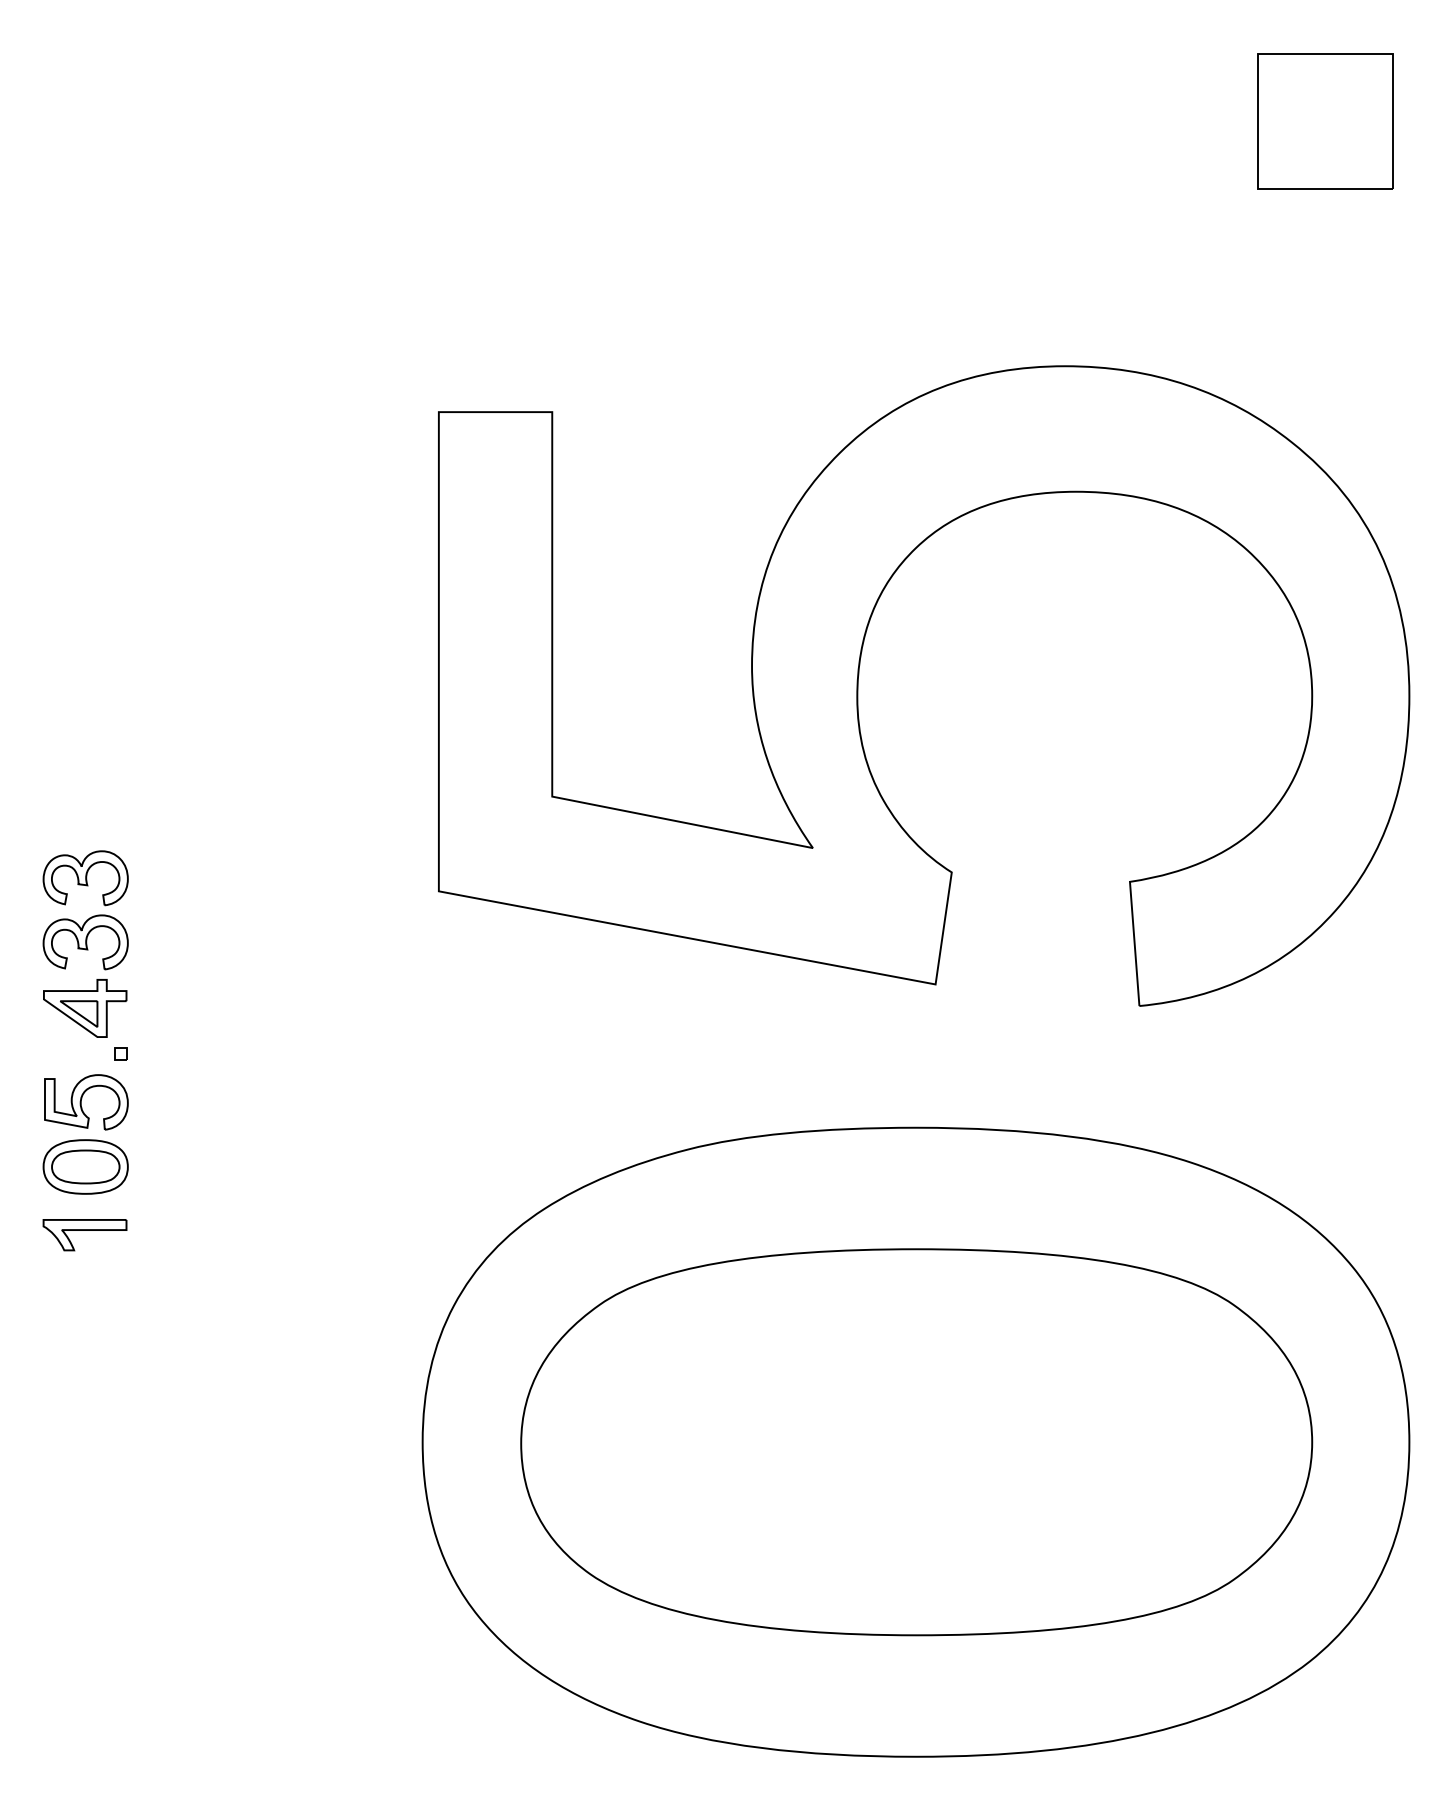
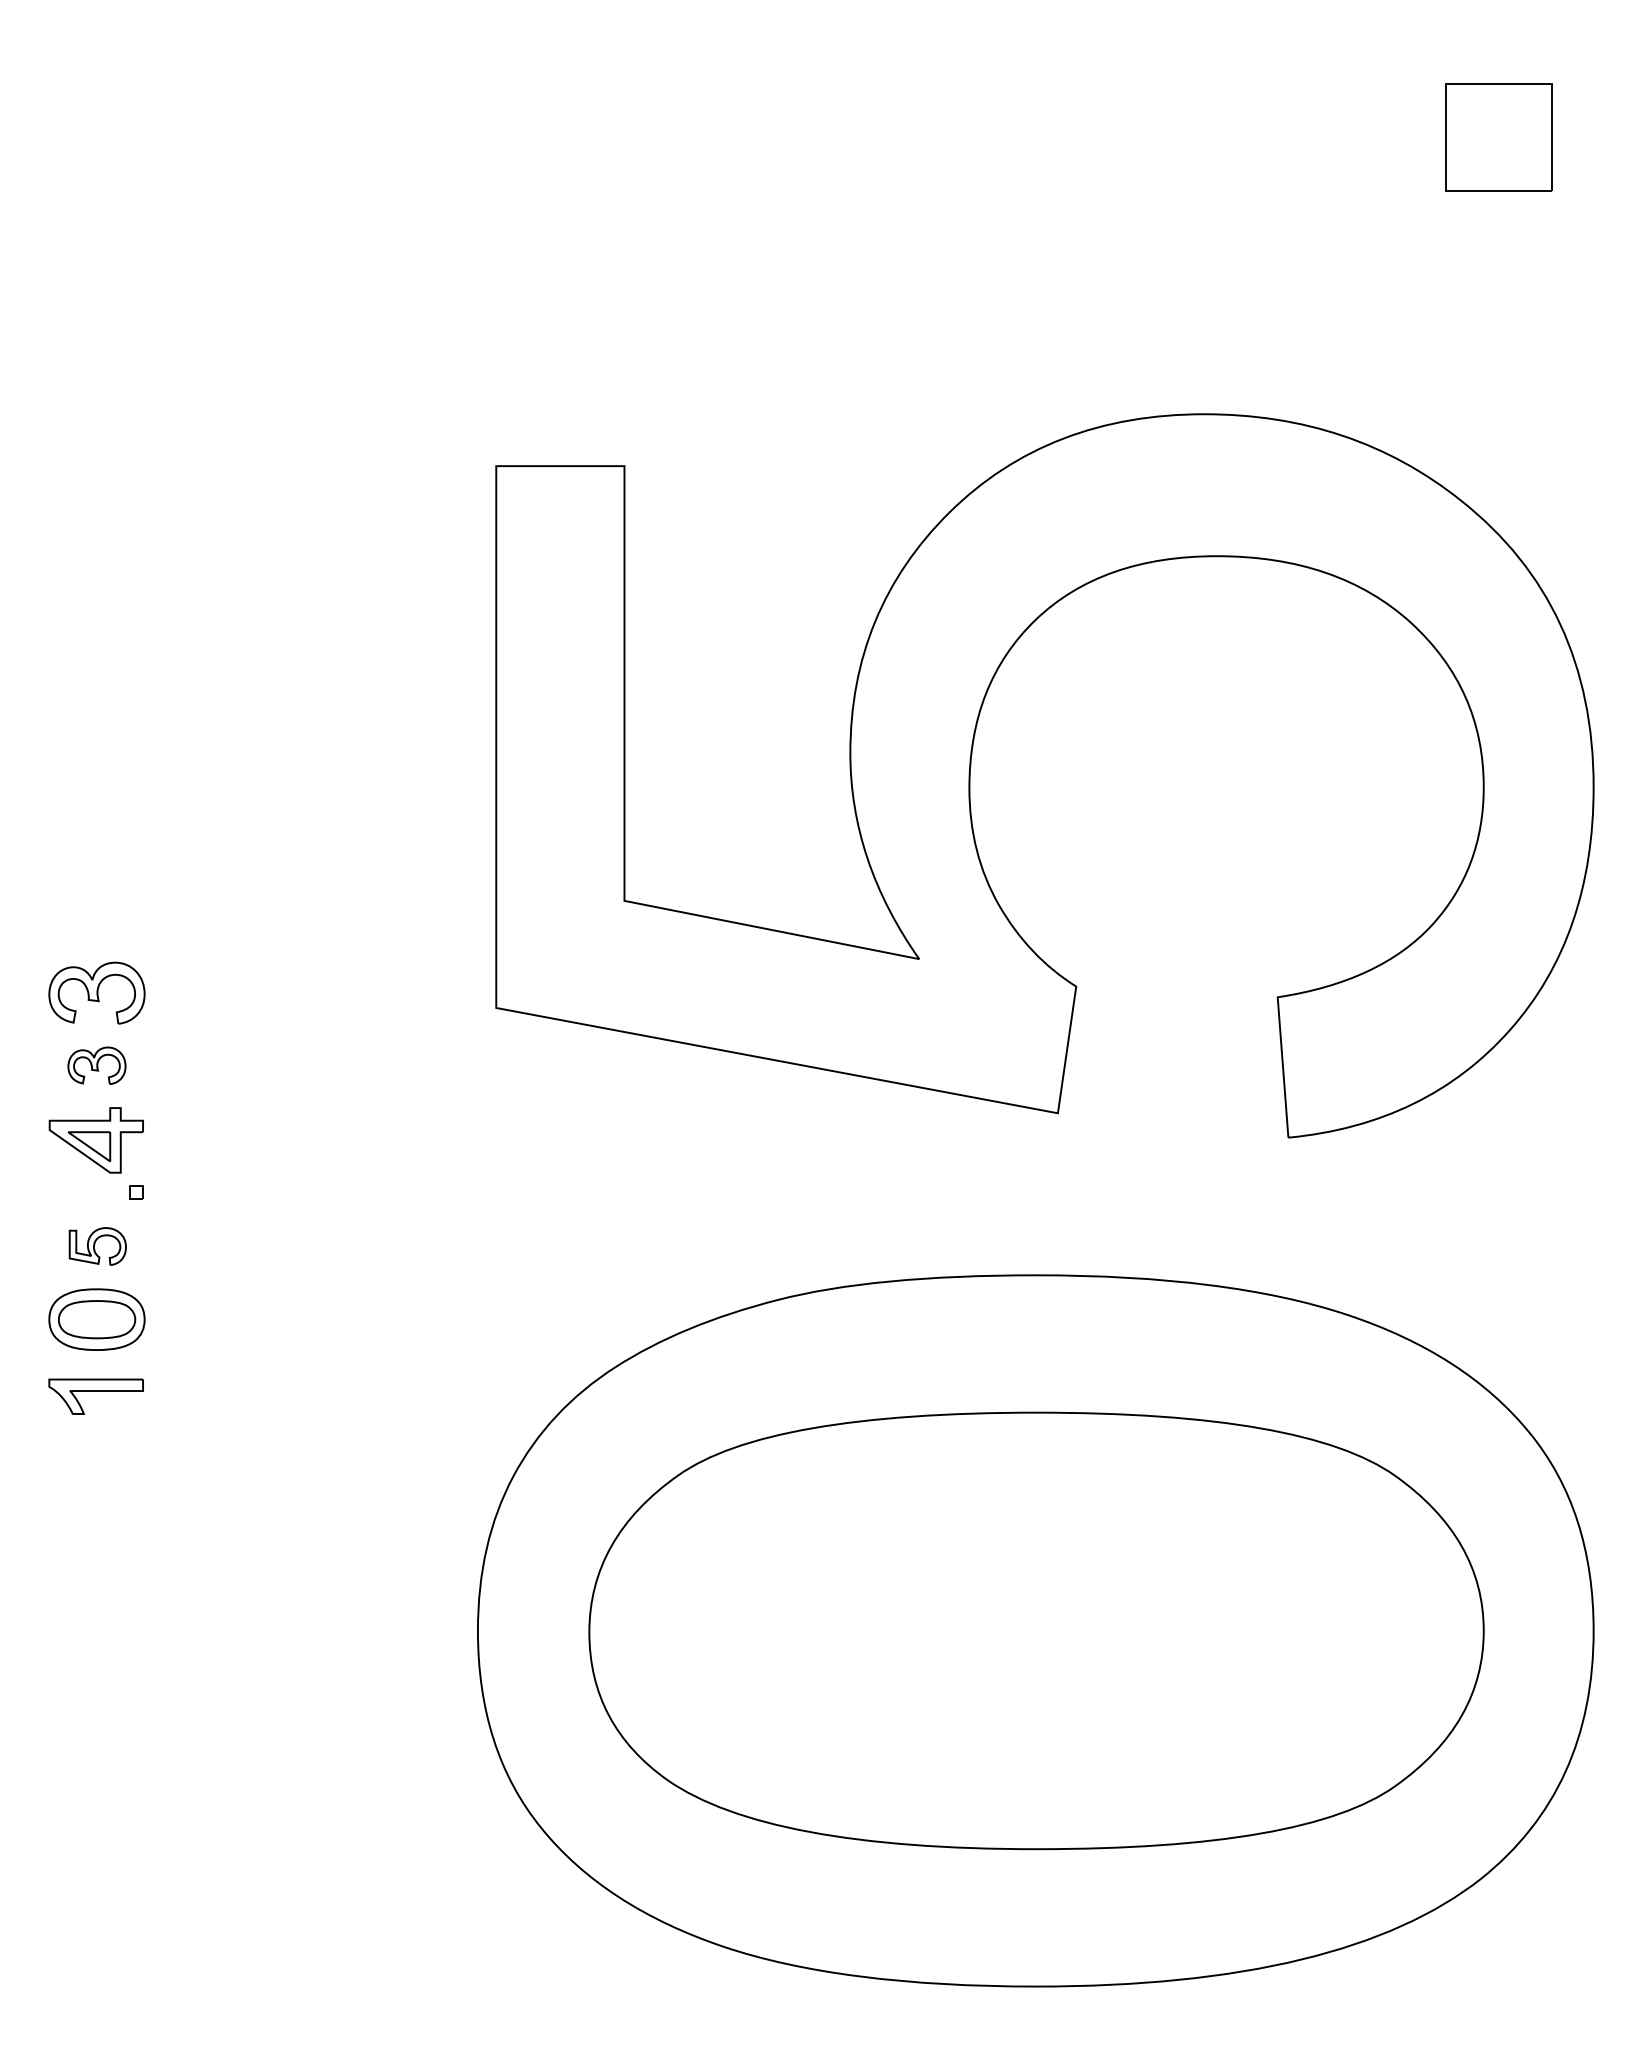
part: (1325, 121) -> (1498, 137), size x0.7
part: (85, 942) -> (96, 1065), size x0.6
part: (86, 1102) -> (97, 1246), size x0.6

